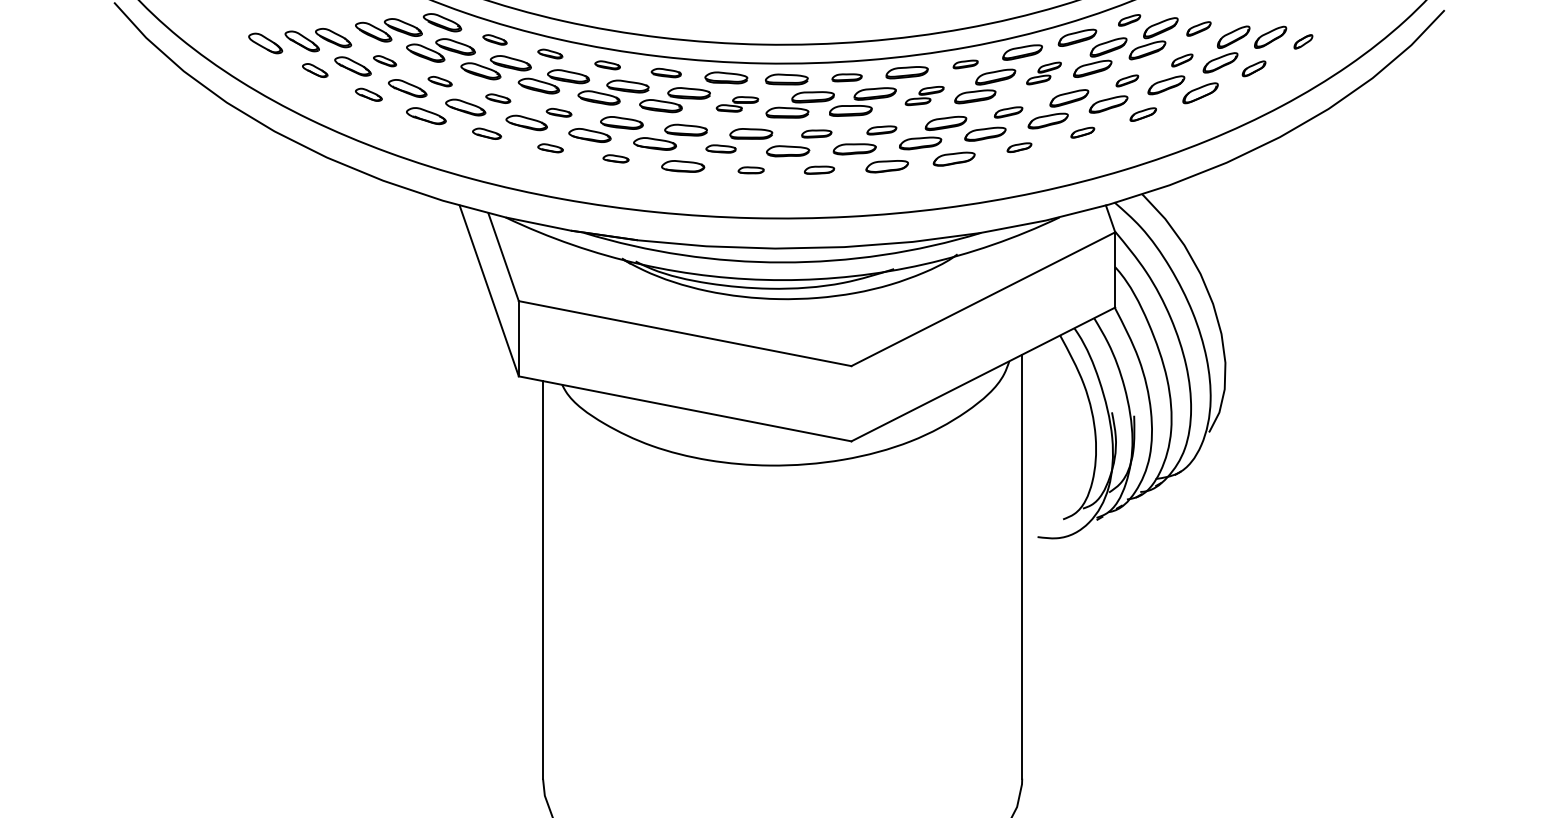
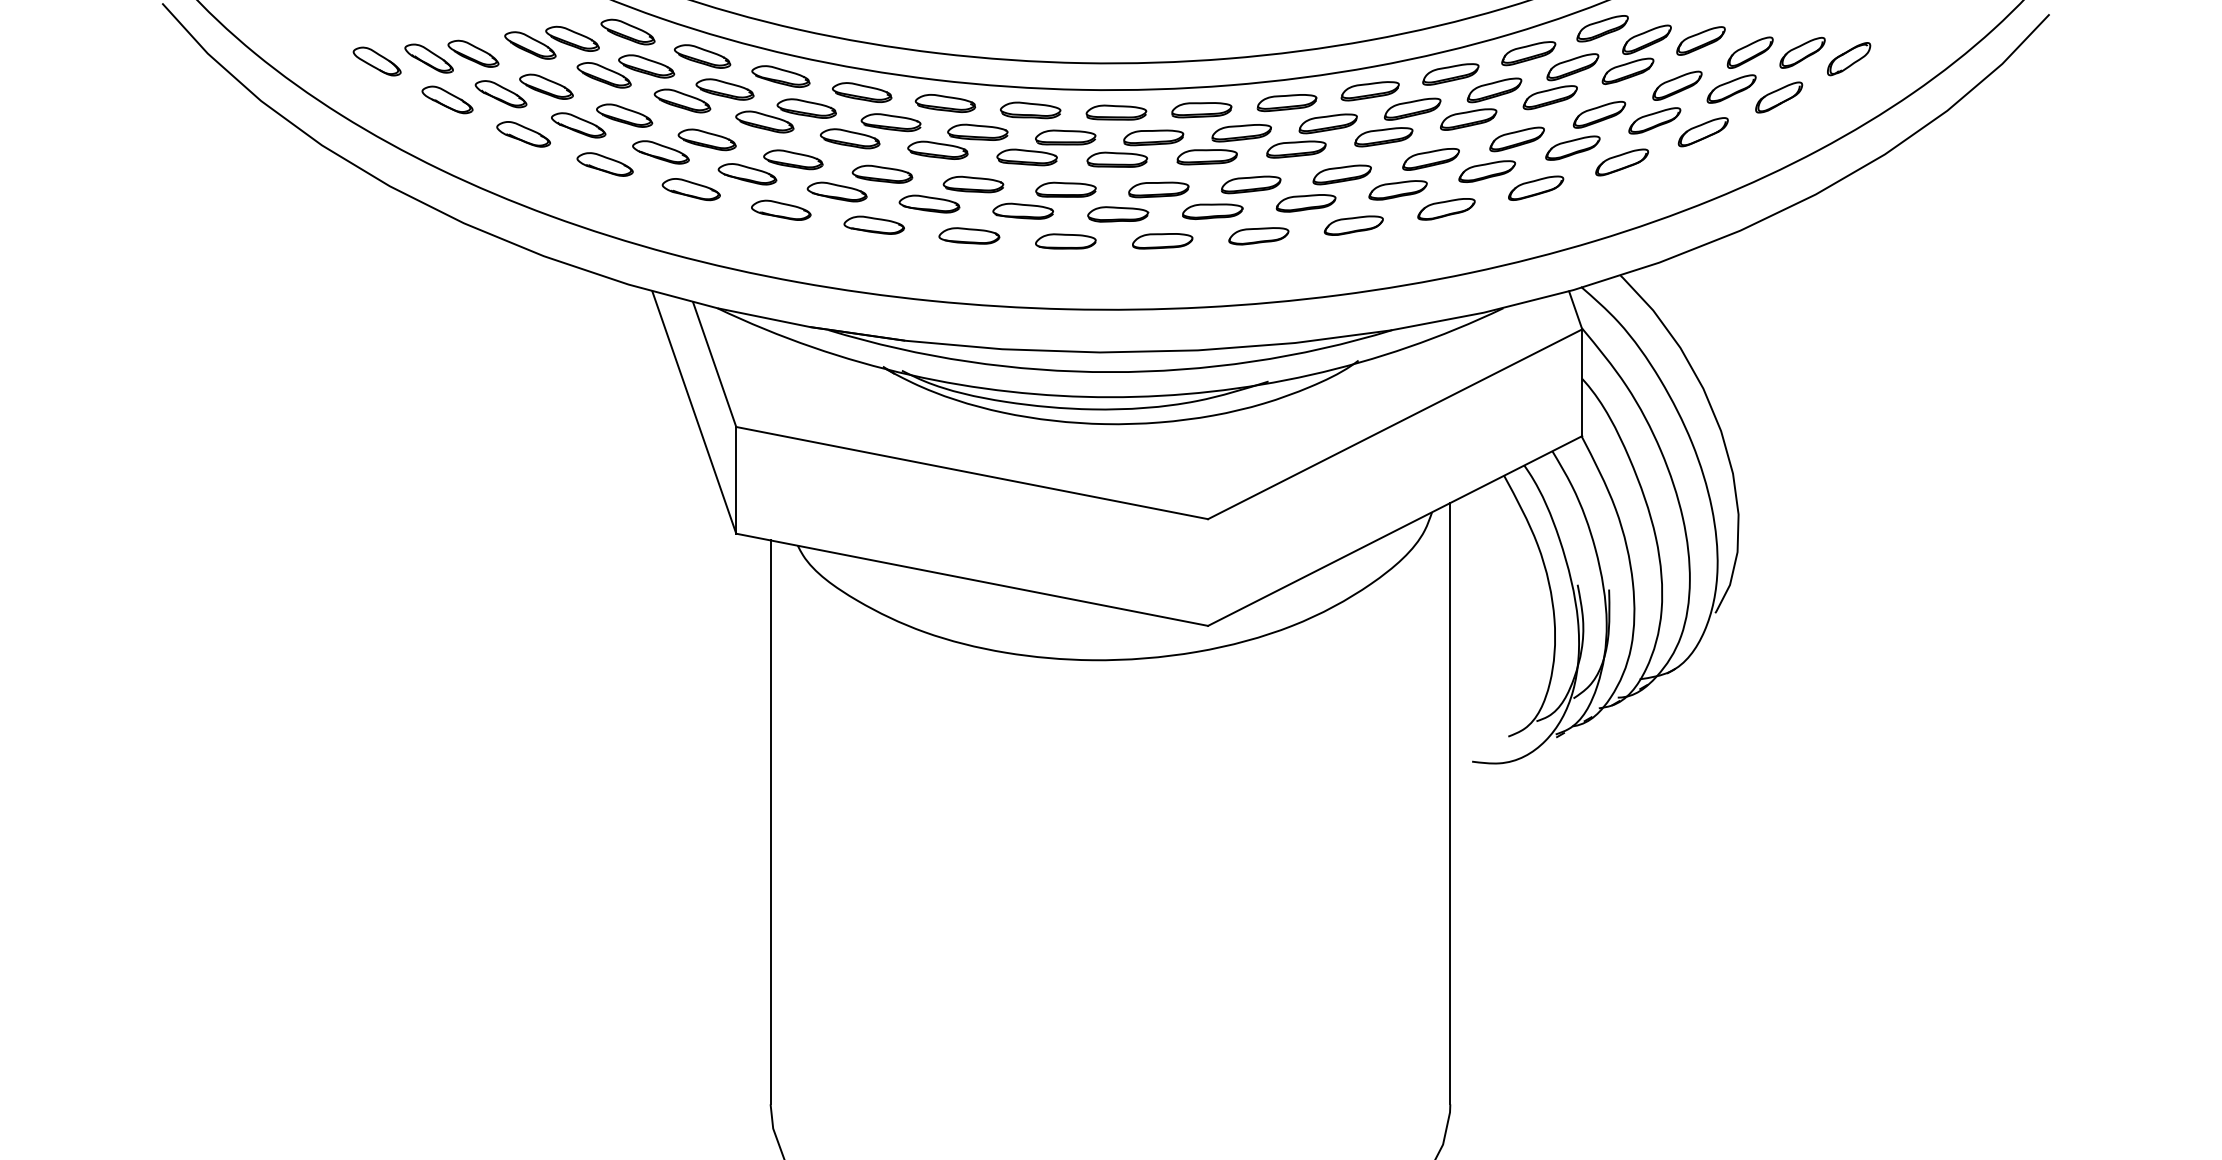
part: (1129, 20) -> (1602, 28), size x1.67
part: (1198, 28) -> (1700, 40), size x1.43
part: (495, 39) -> (702, 56), size x1.67
part: (1303, 42) -> (1849, 59), size x1.67
part: (549, 54) -> (780, 76), size x1.67
part: (1182, 60) -> (1677, 85), size x1.67
part: (385, 61) -> (546, 86), size x1.67
part: (965, 64) -> (1369, 91), size x1.67
part: (607, 65) -> (862, 92), size x1.67
part: (1254, 68) -> (1779, 97), size x1.43
part: (315, 70) -> (447, 99), size x1.43
part: (666, 73) -> (945, 103), size x1.43
part: (1044, 73) -> (1481, 103), size x1.67
part: (846, 78) -> (1201, 110), size x1.43
part: (1127, 80) -> (1599, 114), size x1.67
part: (440, 81) -> (624, 115), size x1.67
part: (368, 94) -> (523, 134), size x1.43
part: (924, 95) -> (1311, 135), size x1.67
part: (497, 98) -> (706, 139), size x1.67
part: (737, 104) -> (1046, 147), size x1.67
part: (559, 112) -> (793, 159), size x1.67
part: (1008, 112) -> (1430, 159), size x1.43
part: (1142, 114) -> (1621, 162), size x1.43
part: (882, 130) -> (1251, 184), size x1.43
part: (1082, 132) -> (1536, 187), size x1.67
part: (486, 133) -> (690, 189), size x1.43
part: (816, 133) -> (1158, 189), size x1.43
part: (550, 147) -> (781, 209), size x1.67
part: (1019, 147) -> (1446, 209), size x1.67
part: (720, 148) -> (1022, 210), size x1.43
part: (615, 158) -> (873, 224), size x1.67
part: (750, 170) -> (1065, 241), size x1.67
part: (819, 170) -> (1162, 241), size x1.43

